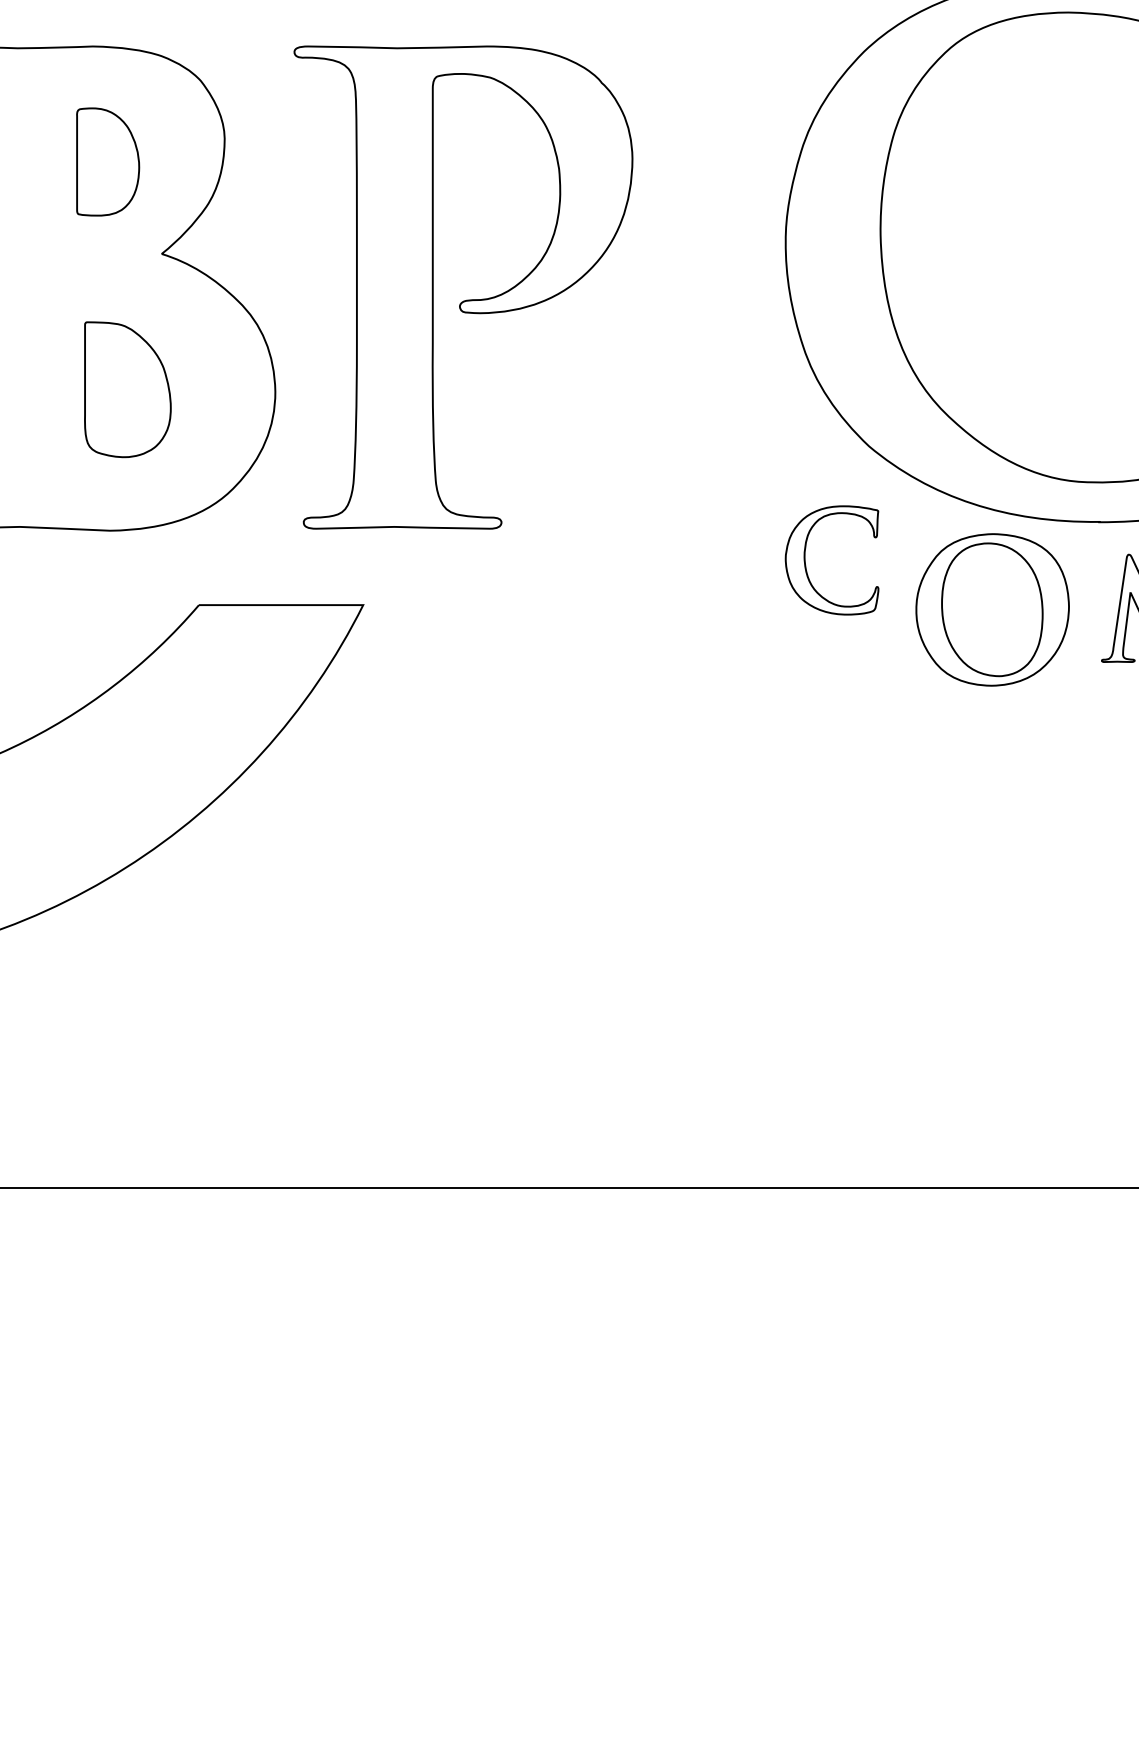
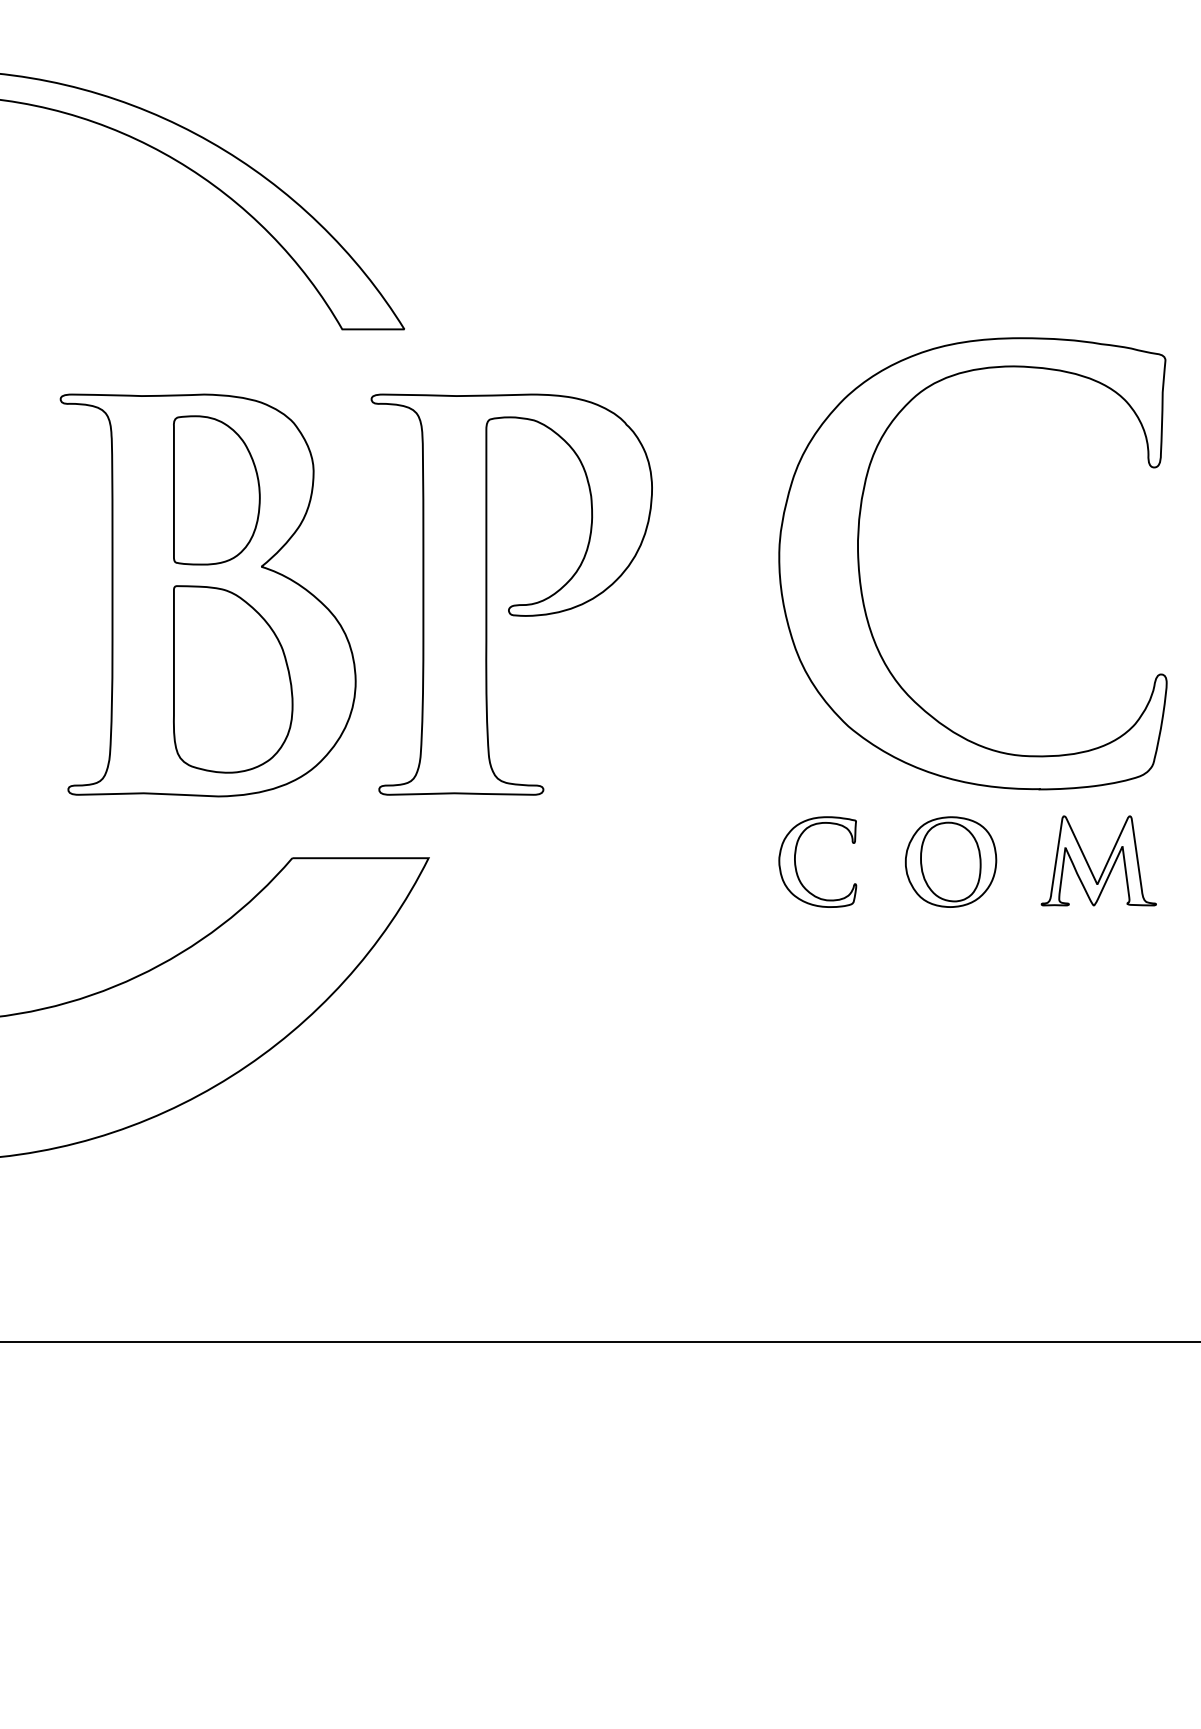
part: (107, 162) -> (216, 490), size x1.67
part: (128, 389) -> (233, 679), size x1.67
part: (806, 563) -> (796, 864), moved
part: (992, 609) -> (950, 861), size x0.71

